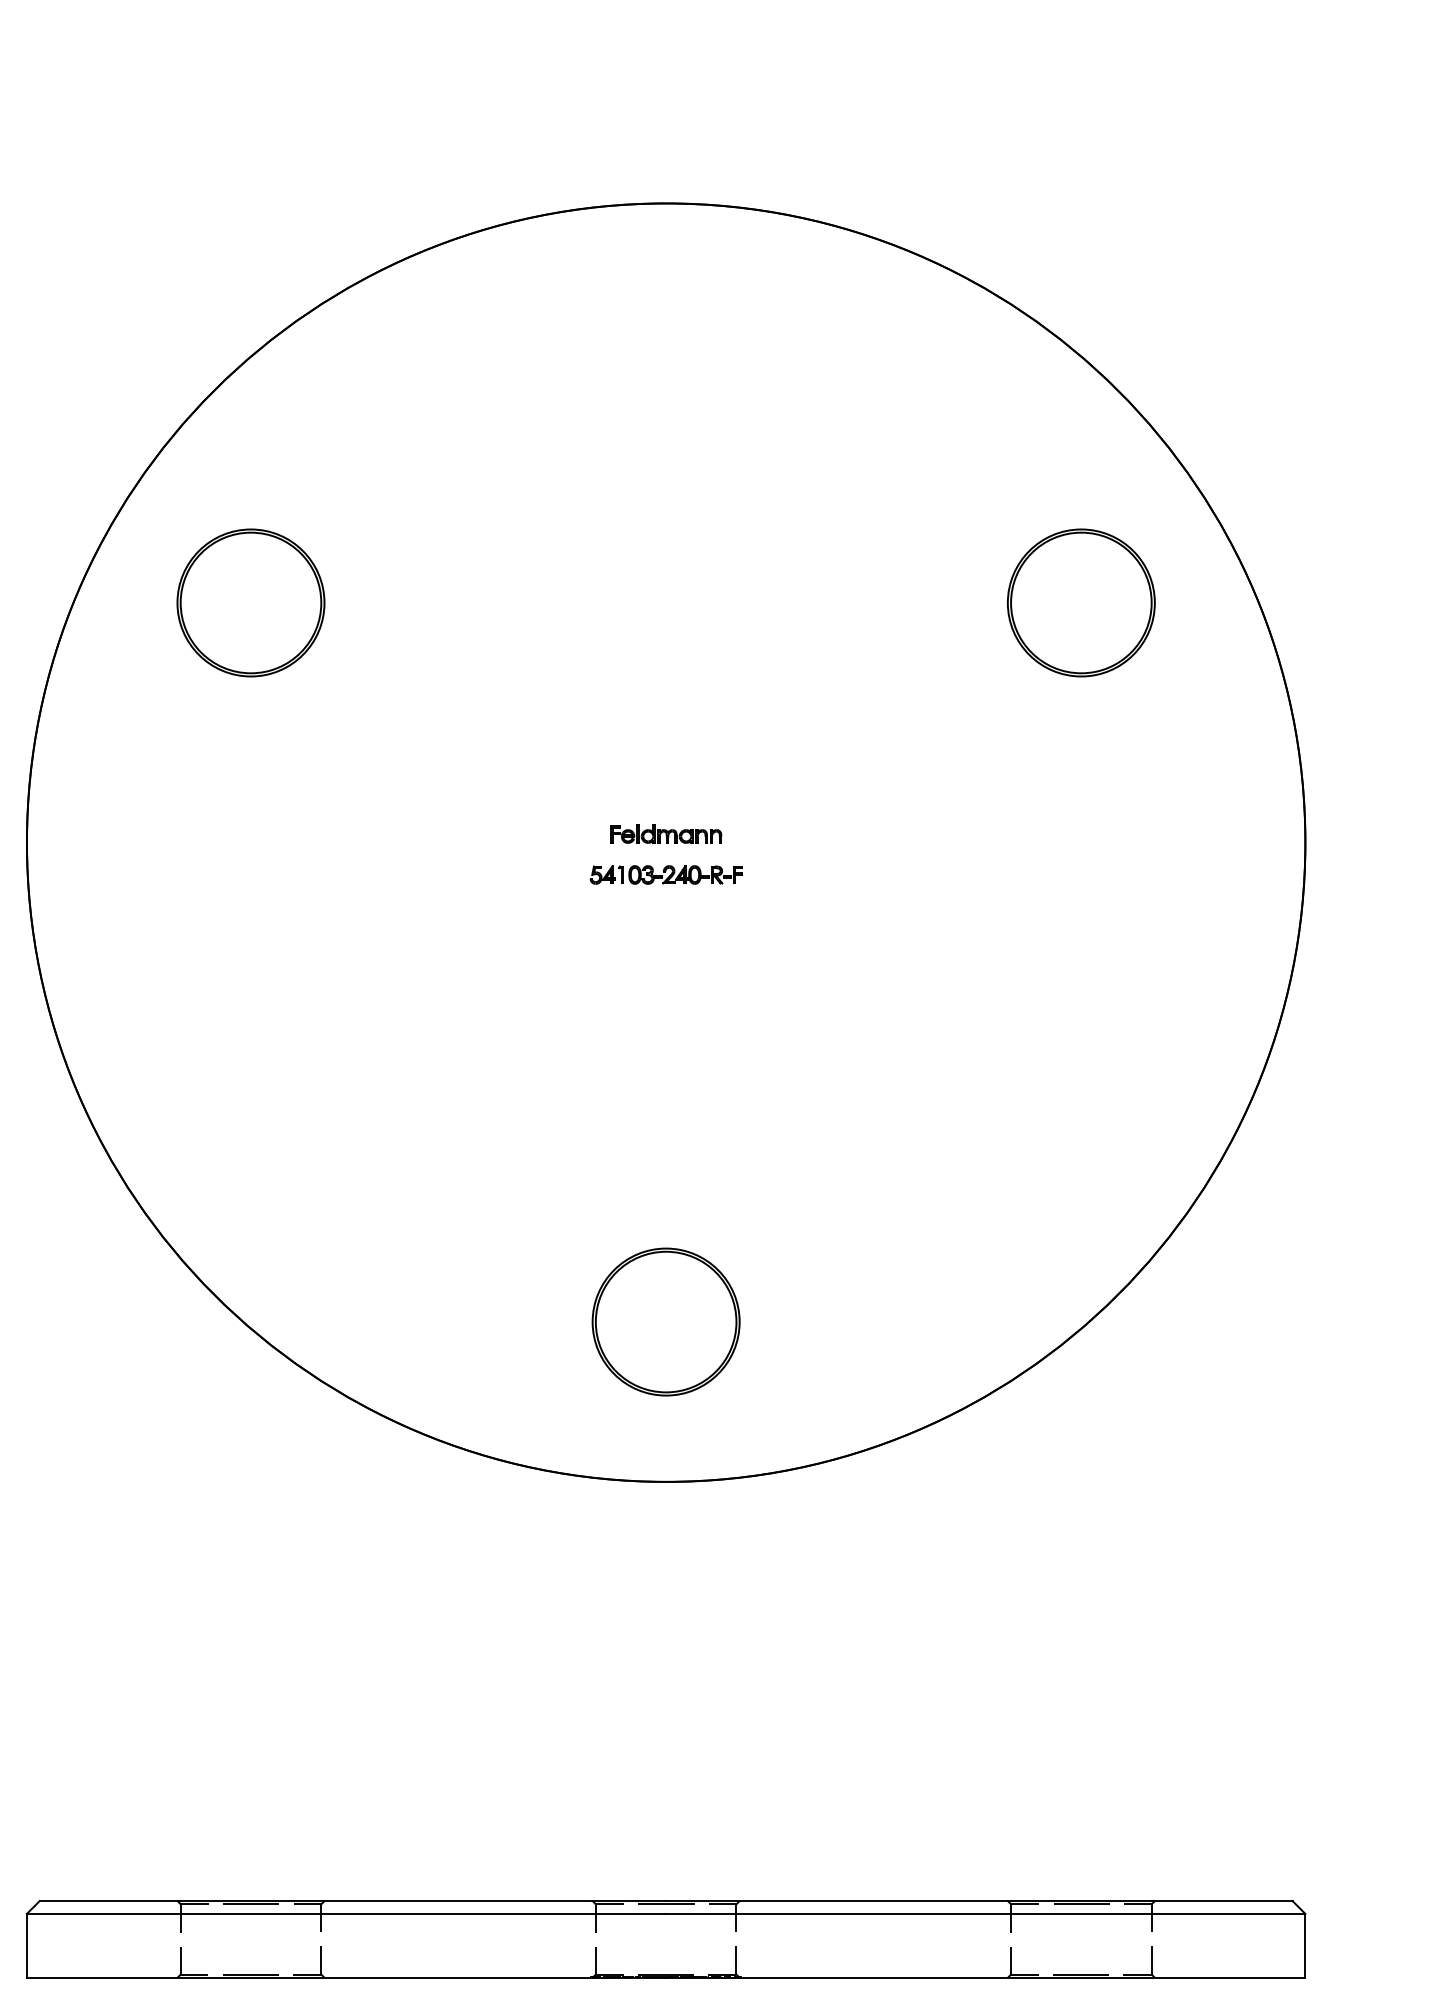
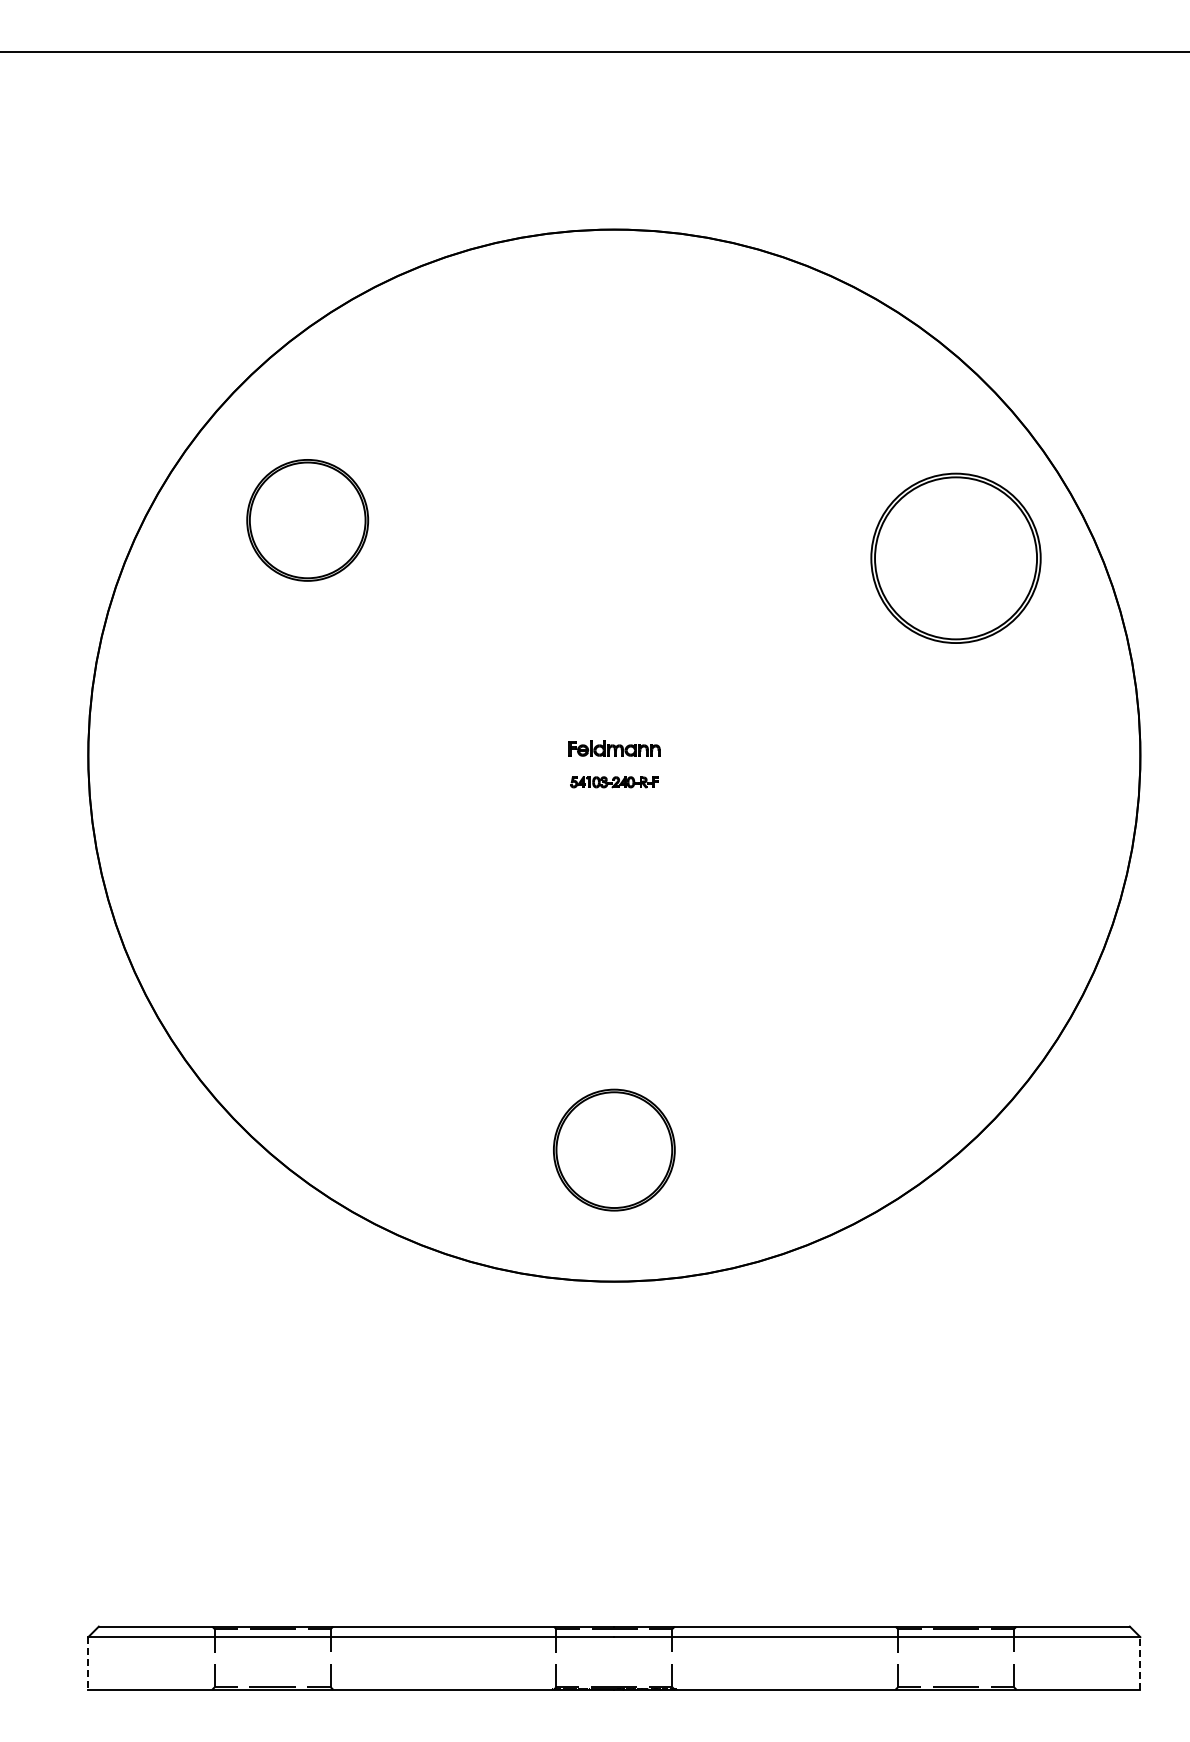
part: (250, 603) -> (307, 520), moved
part: (1080, 603) -> (955, 558), size x1.4
part: (666, 875) -> (614, 782), size x0.7
line: (1305, 1944) -> (1140, 1662), solid -> dashed
line: (27, 1945) -> (88, 1663), solid -> dashed

